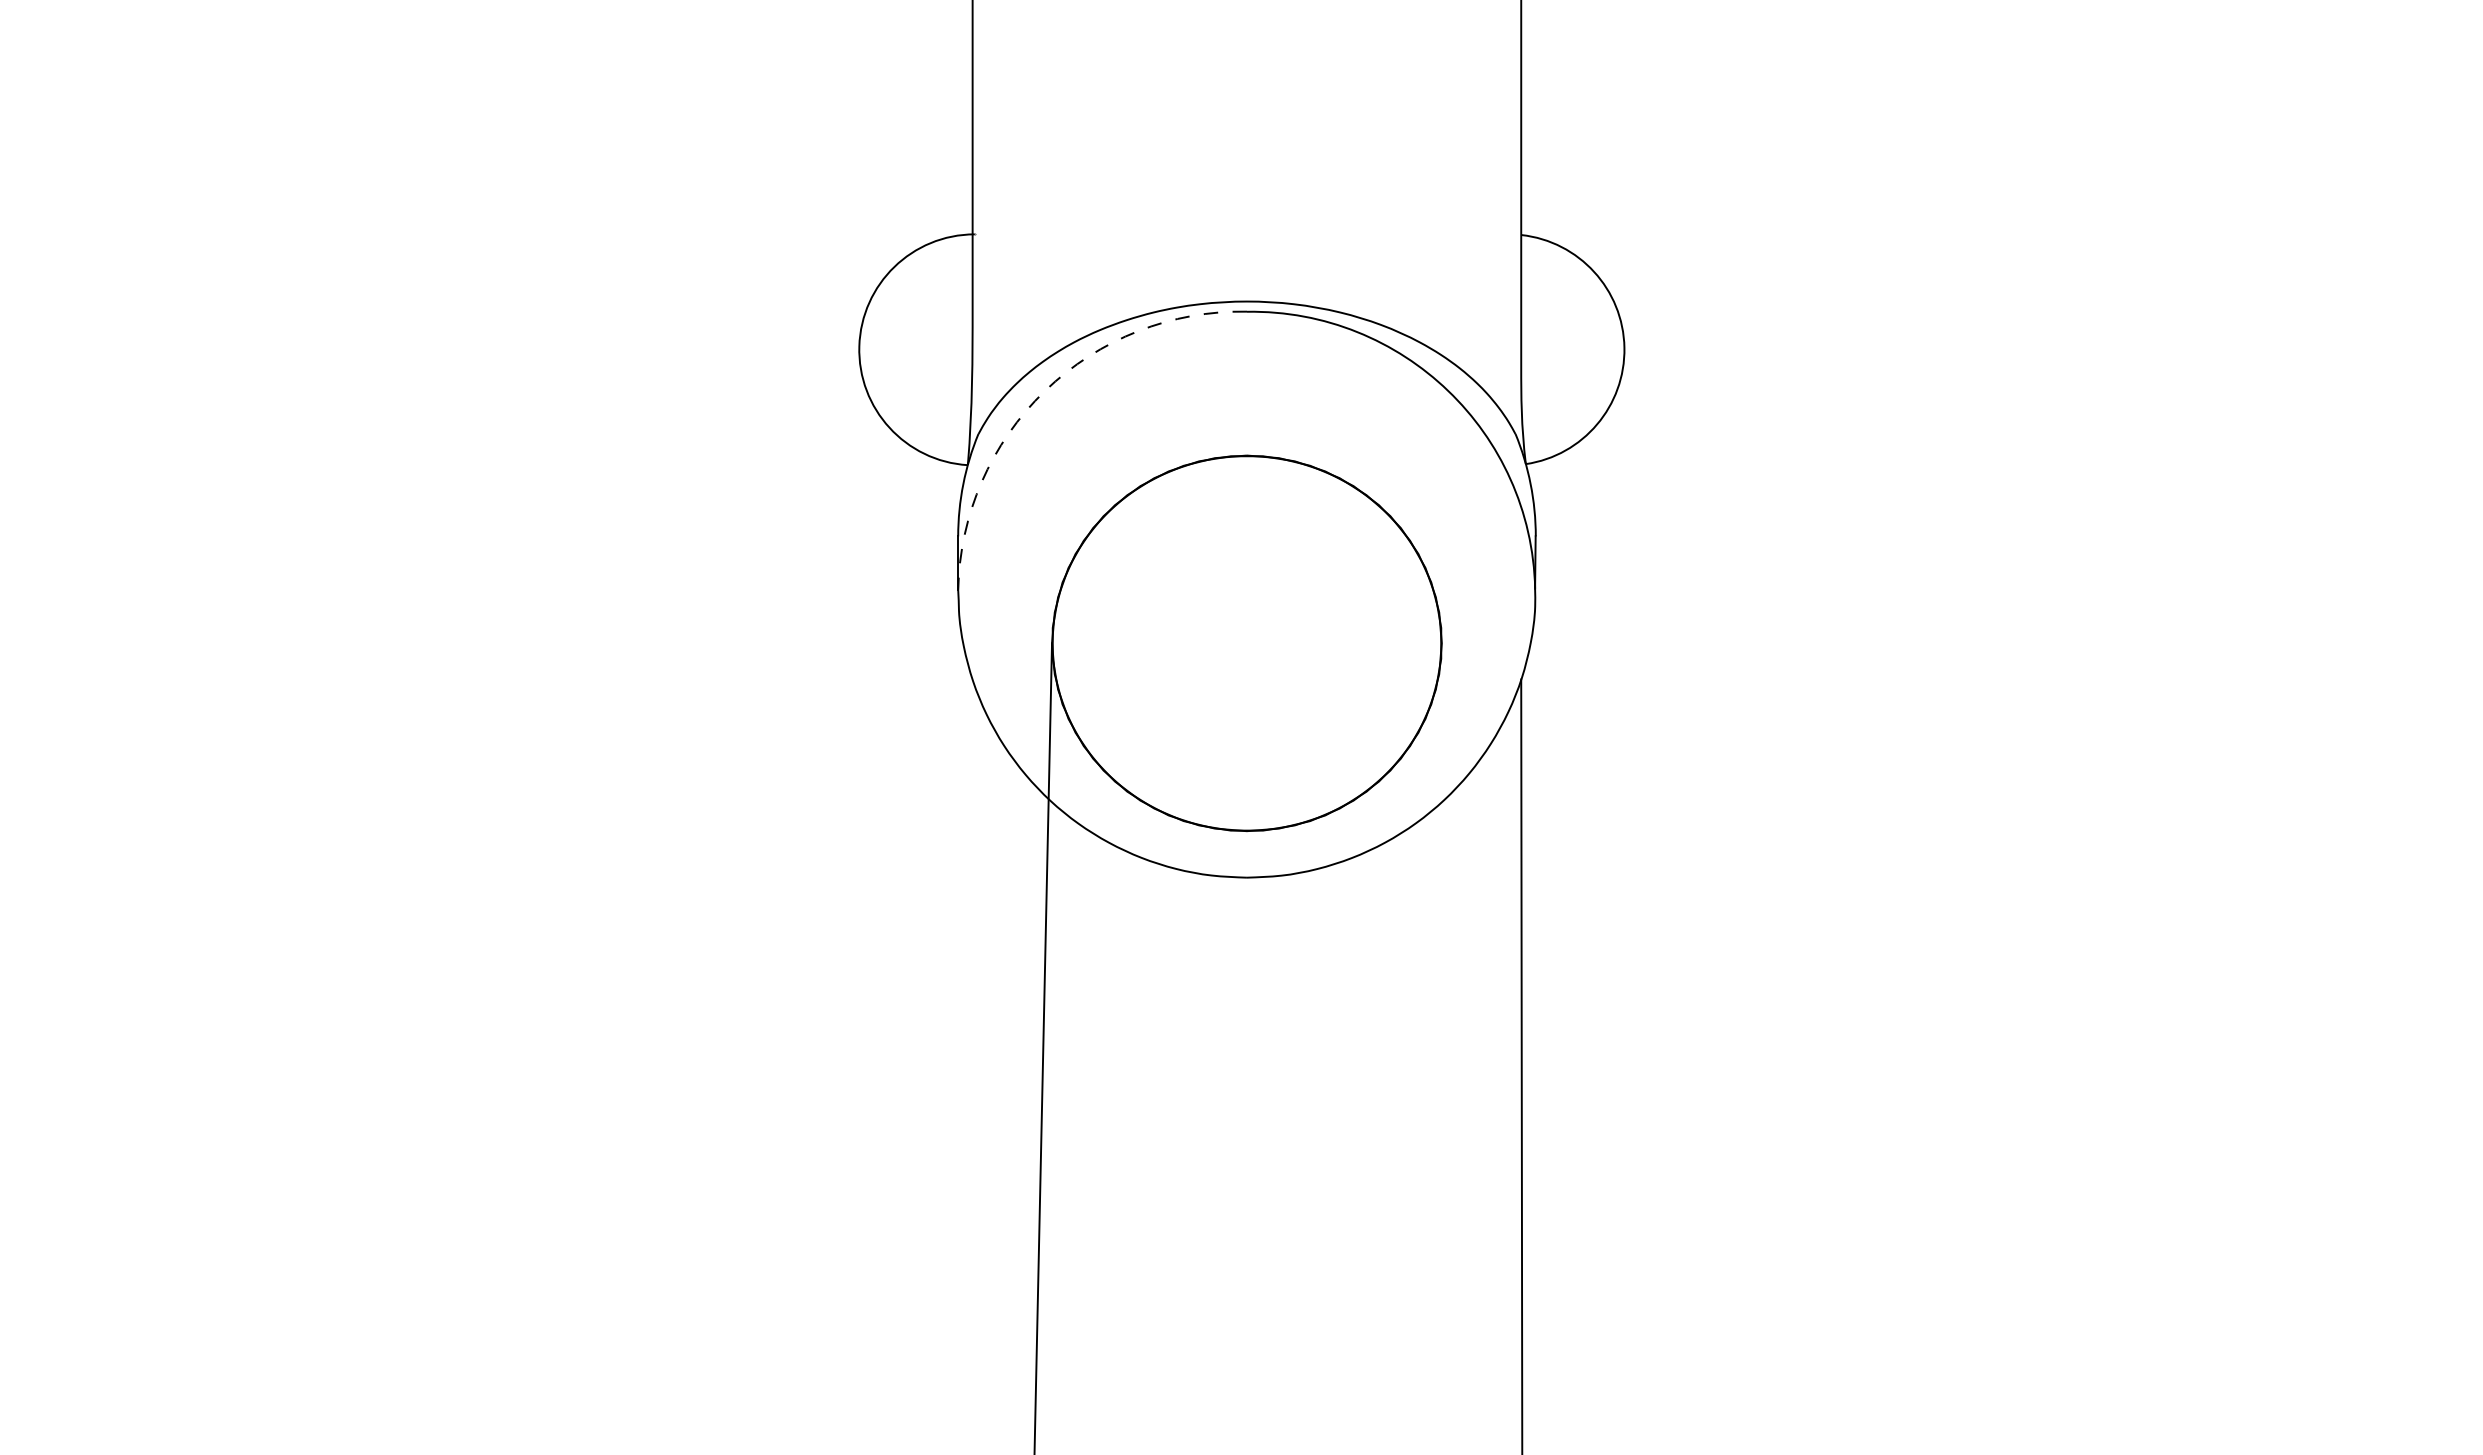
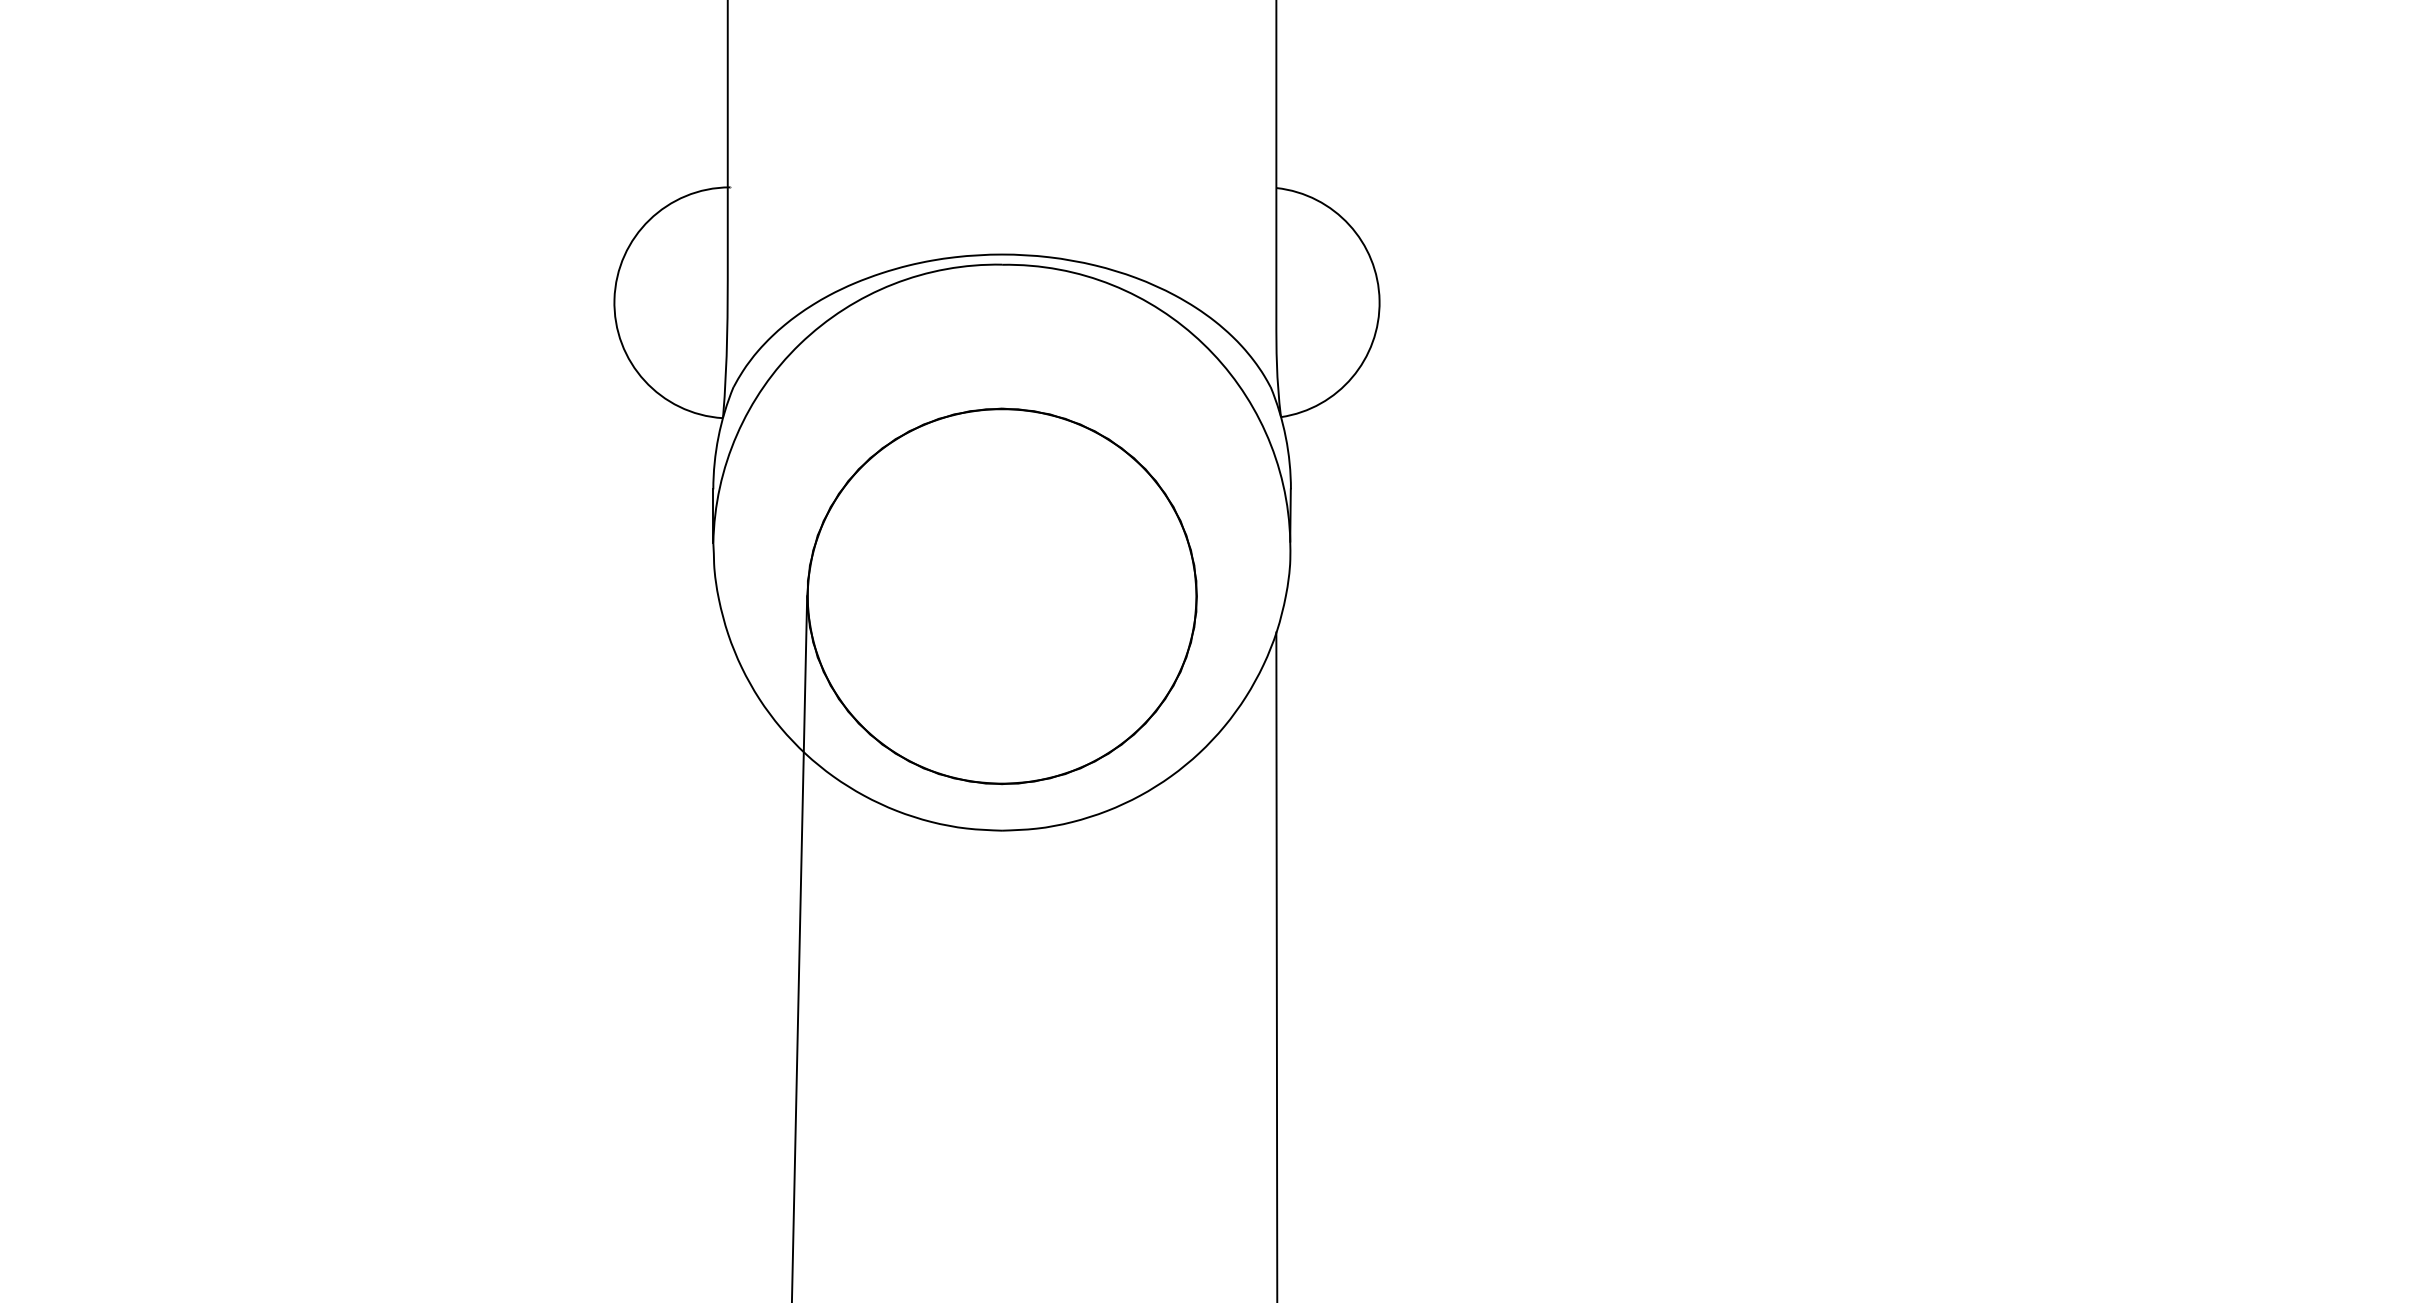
arc: (1044, 391) -> (799, 344), dashed -> solid

